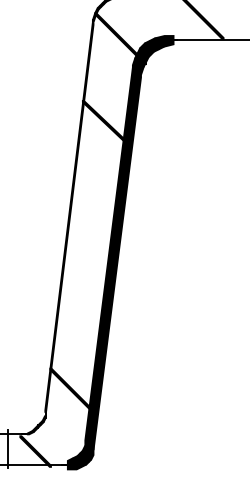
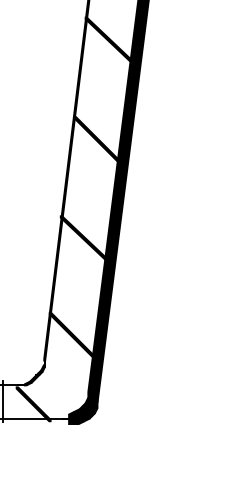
fill: (95, 213) -> (99, 141), added
fill: (82, 302) -> (85, 239), added

